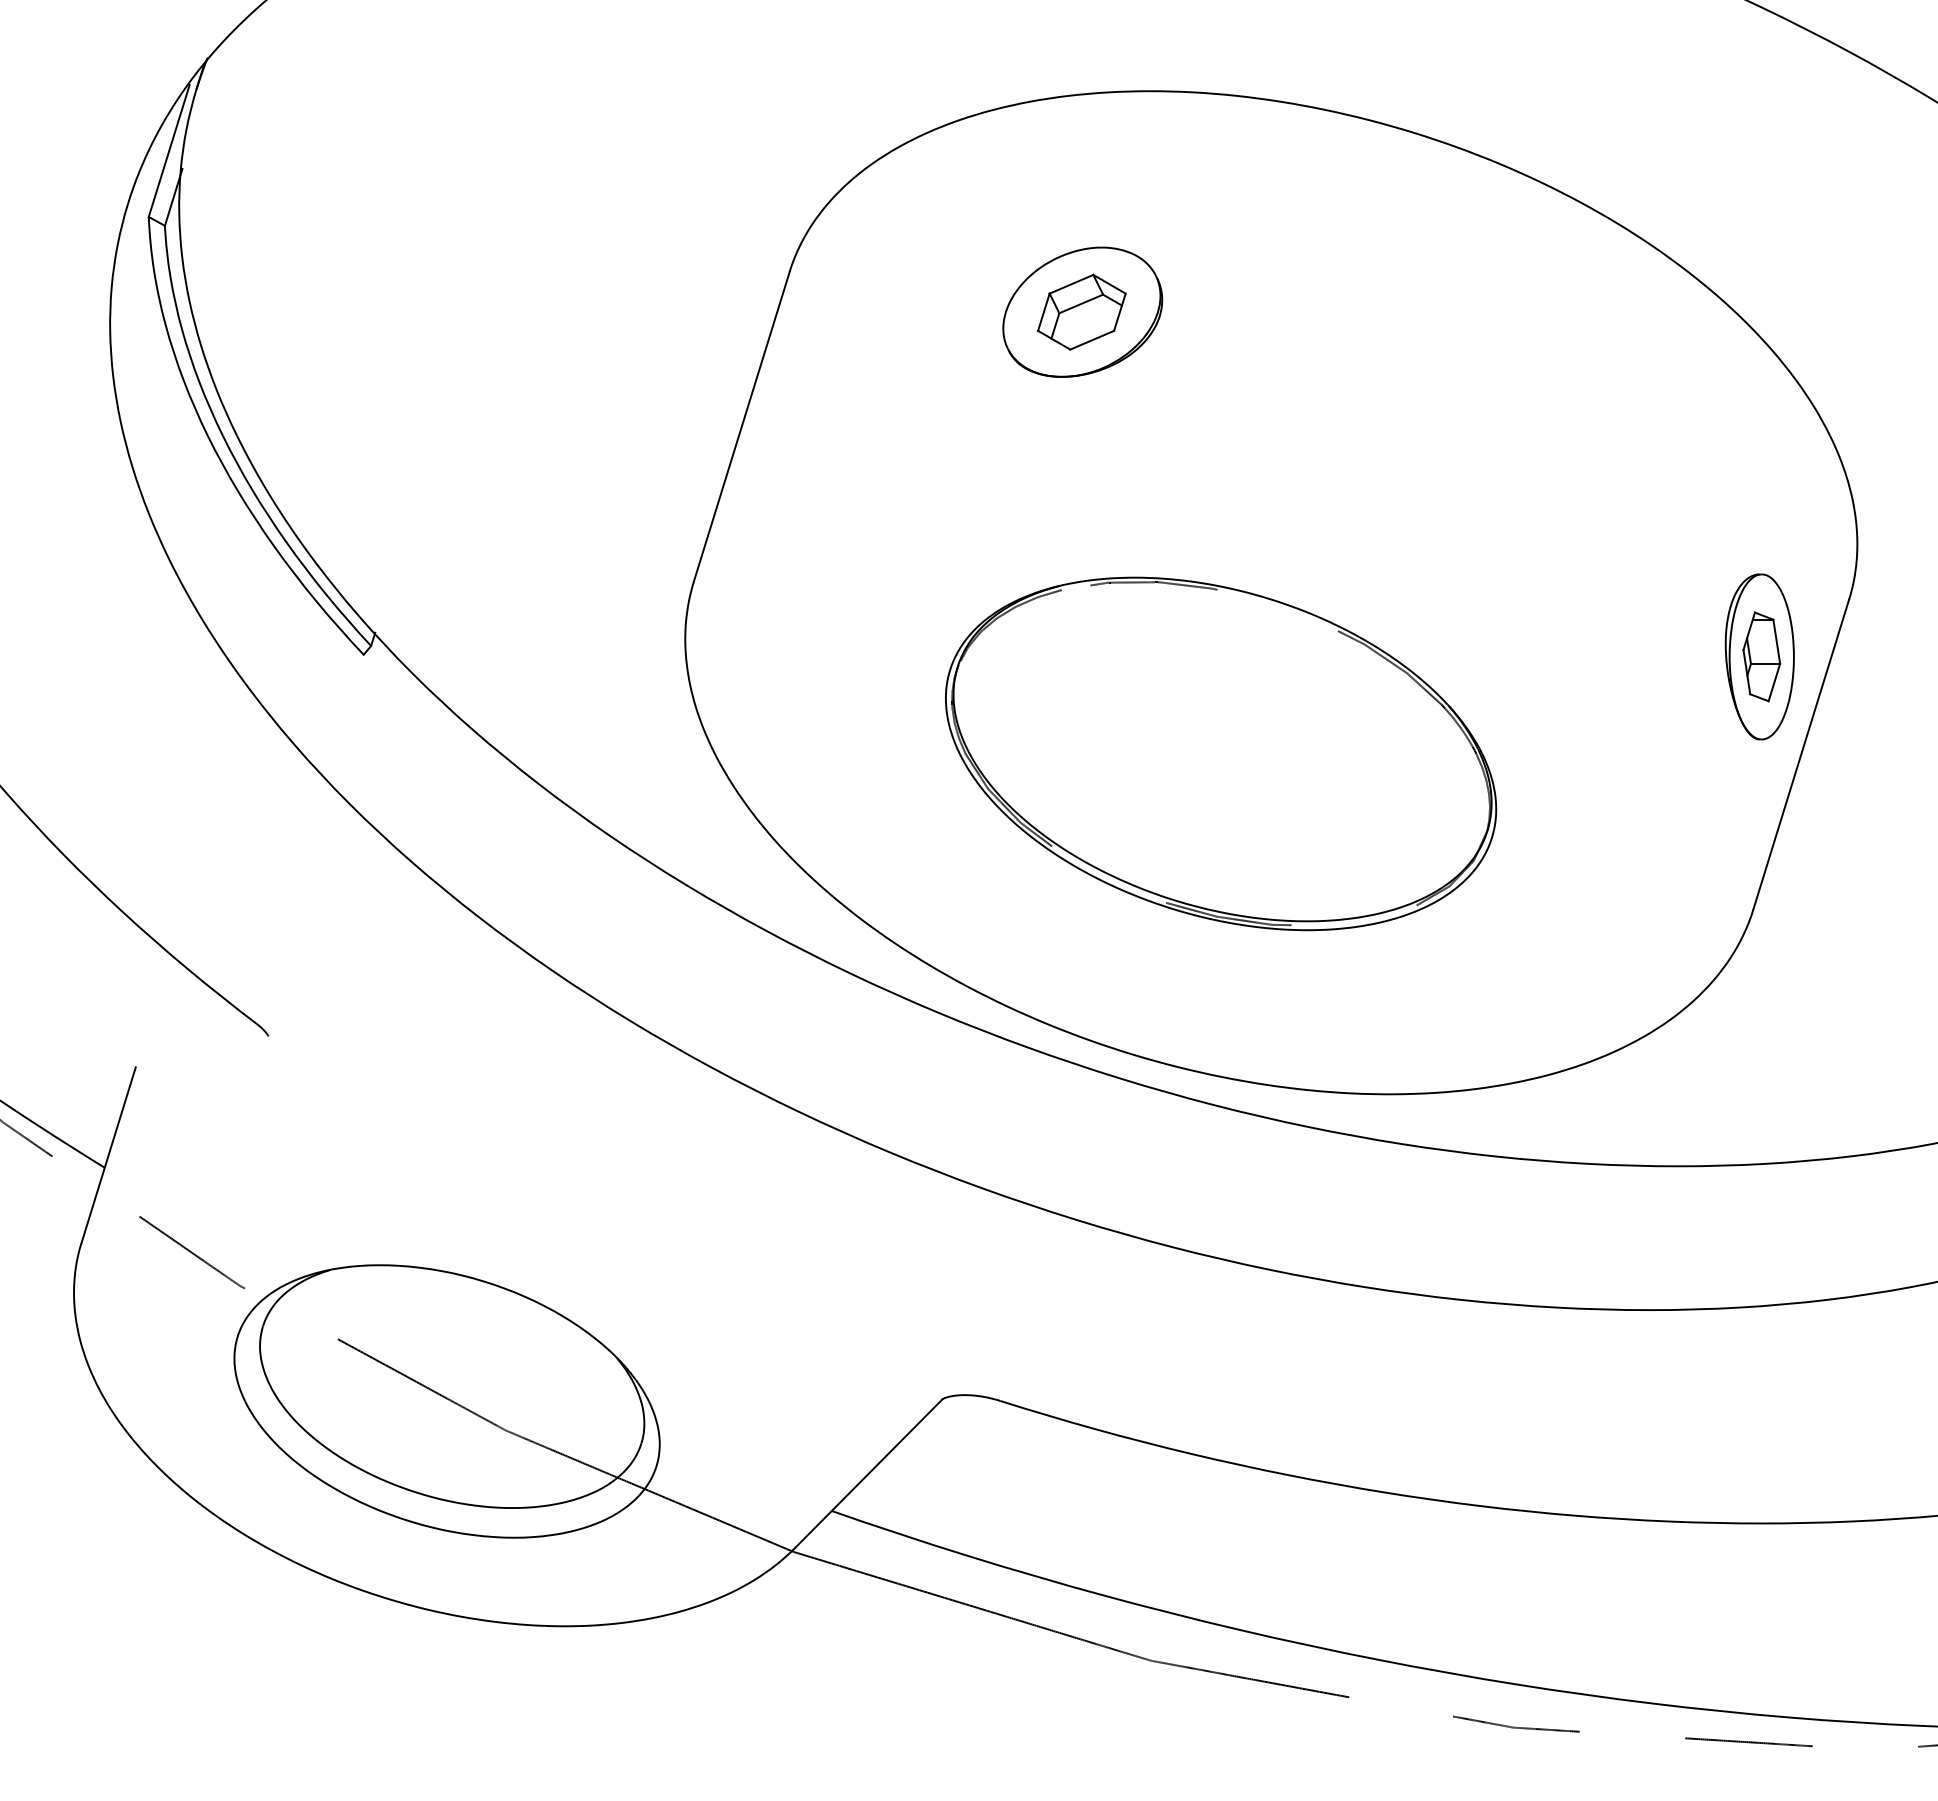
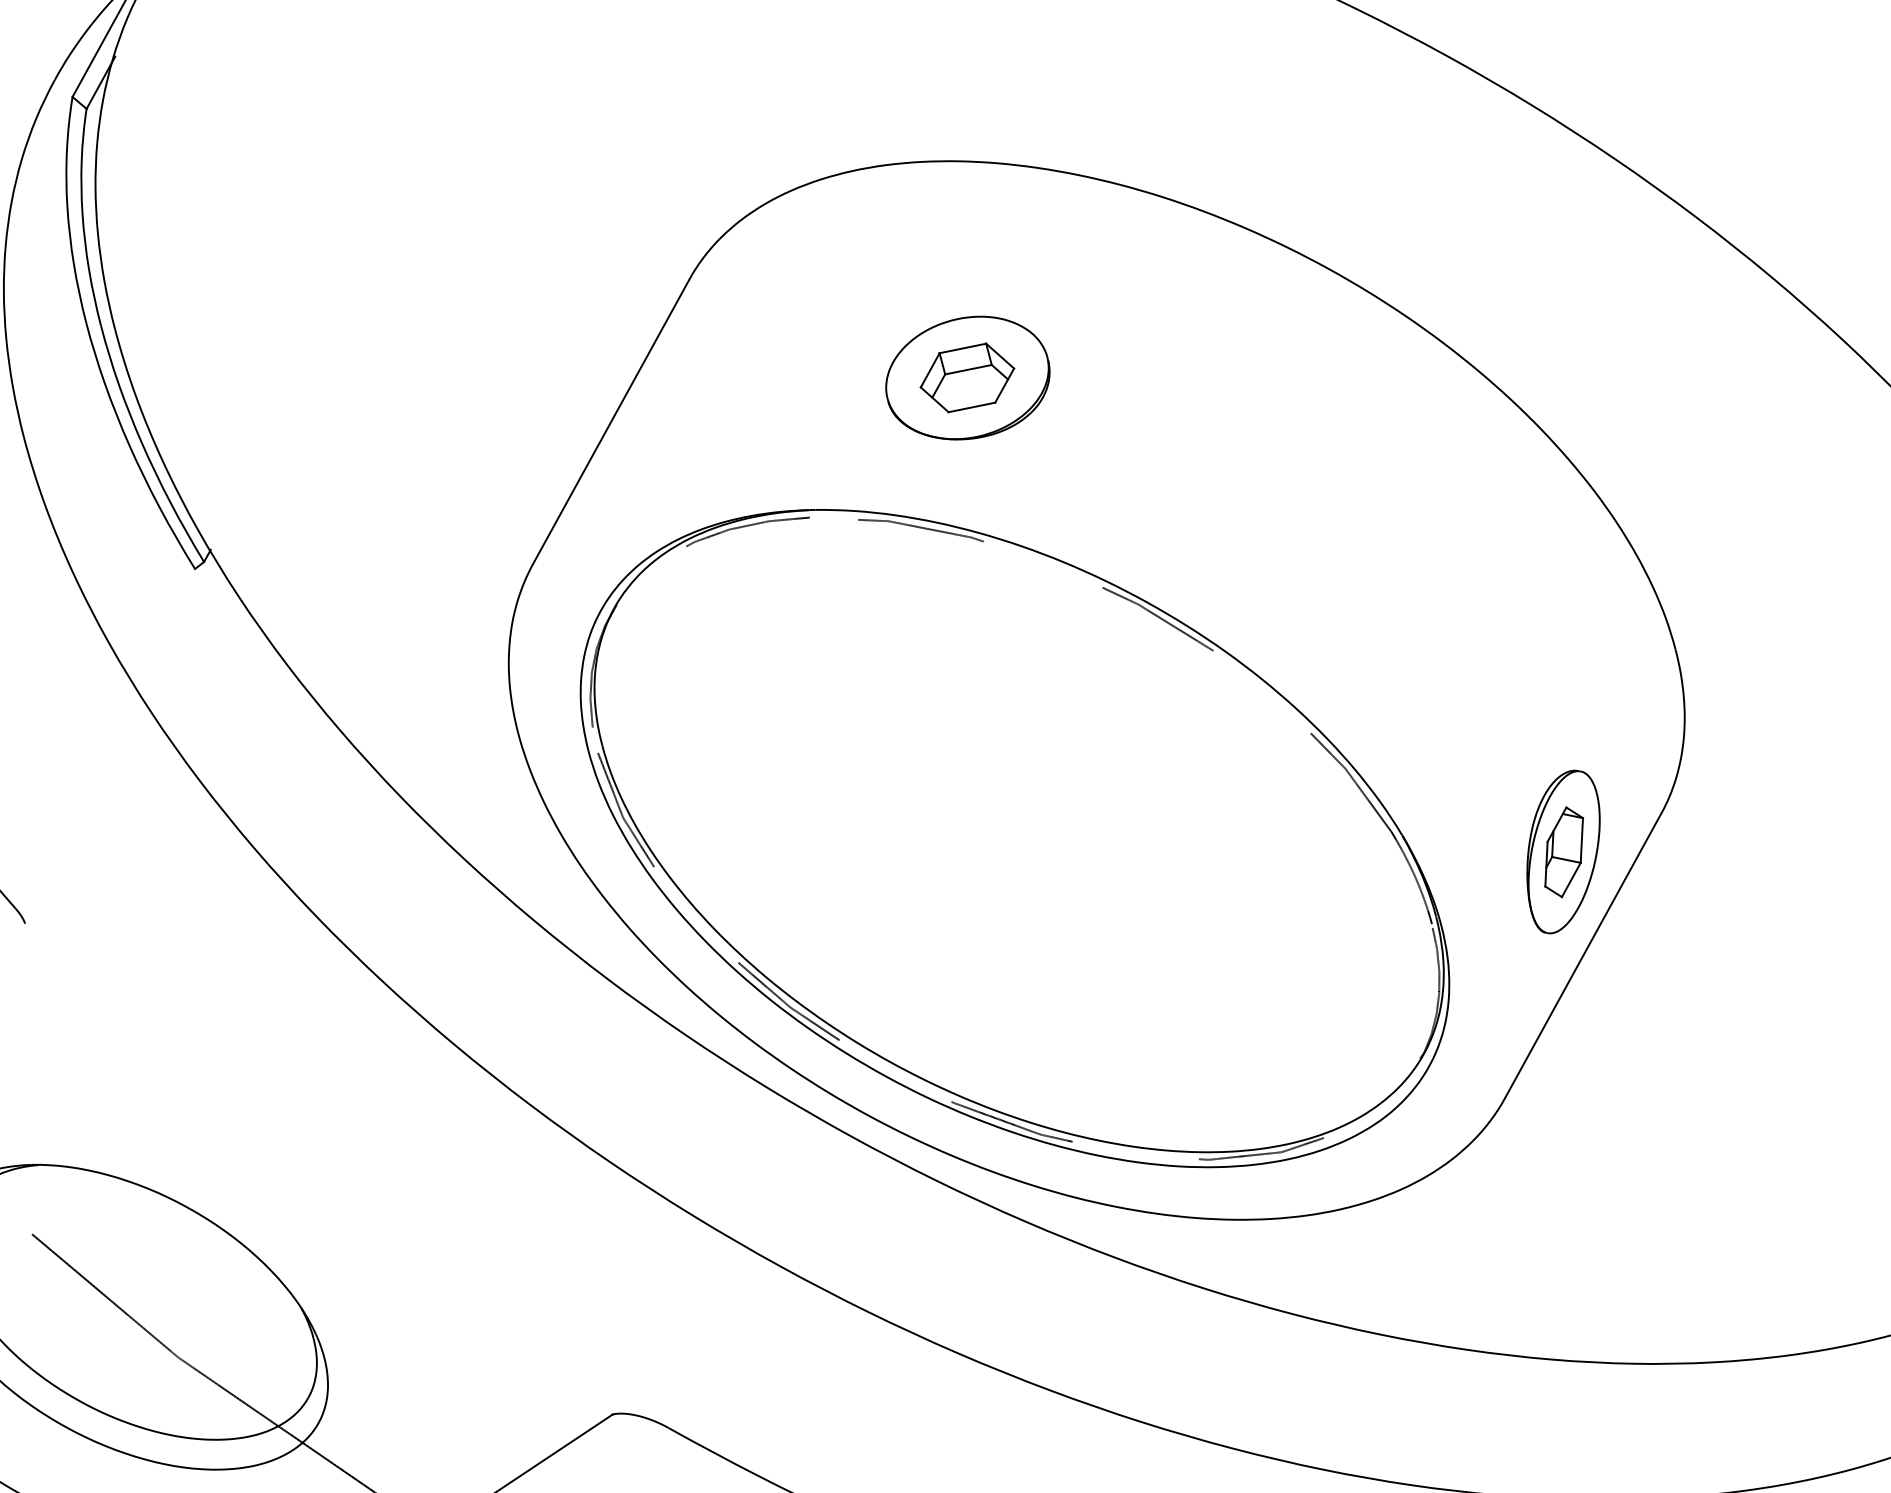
part: (1220, 753) -> (1014, 838), size x1.67

